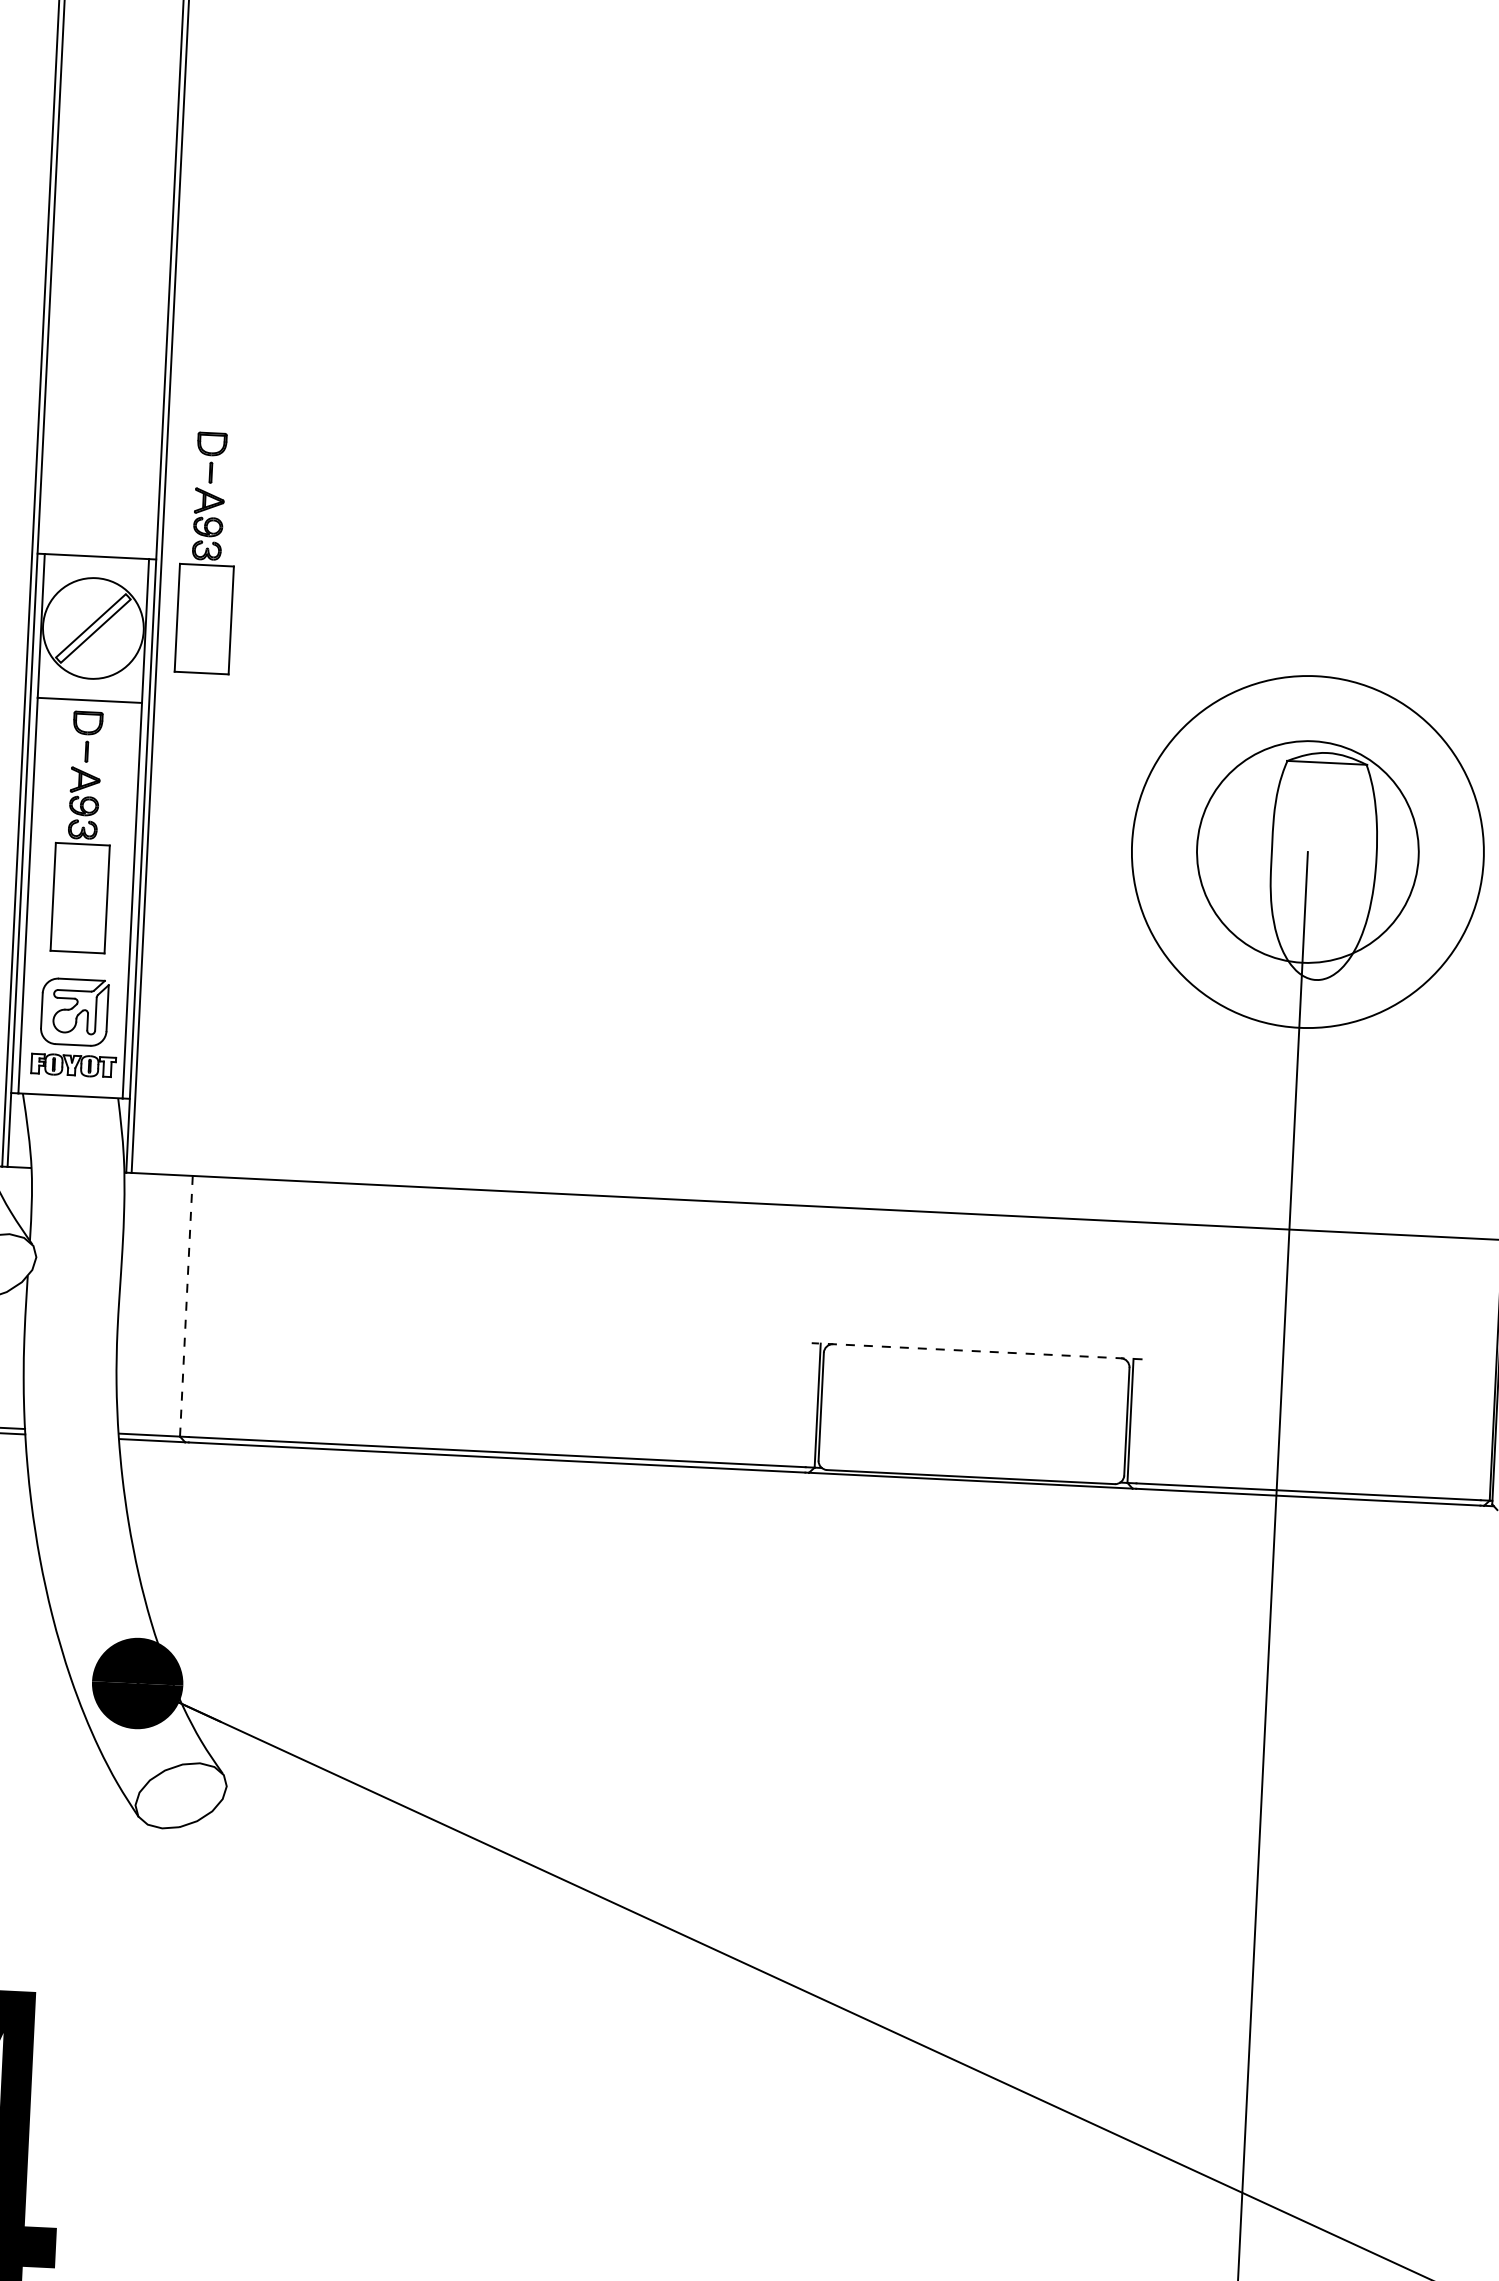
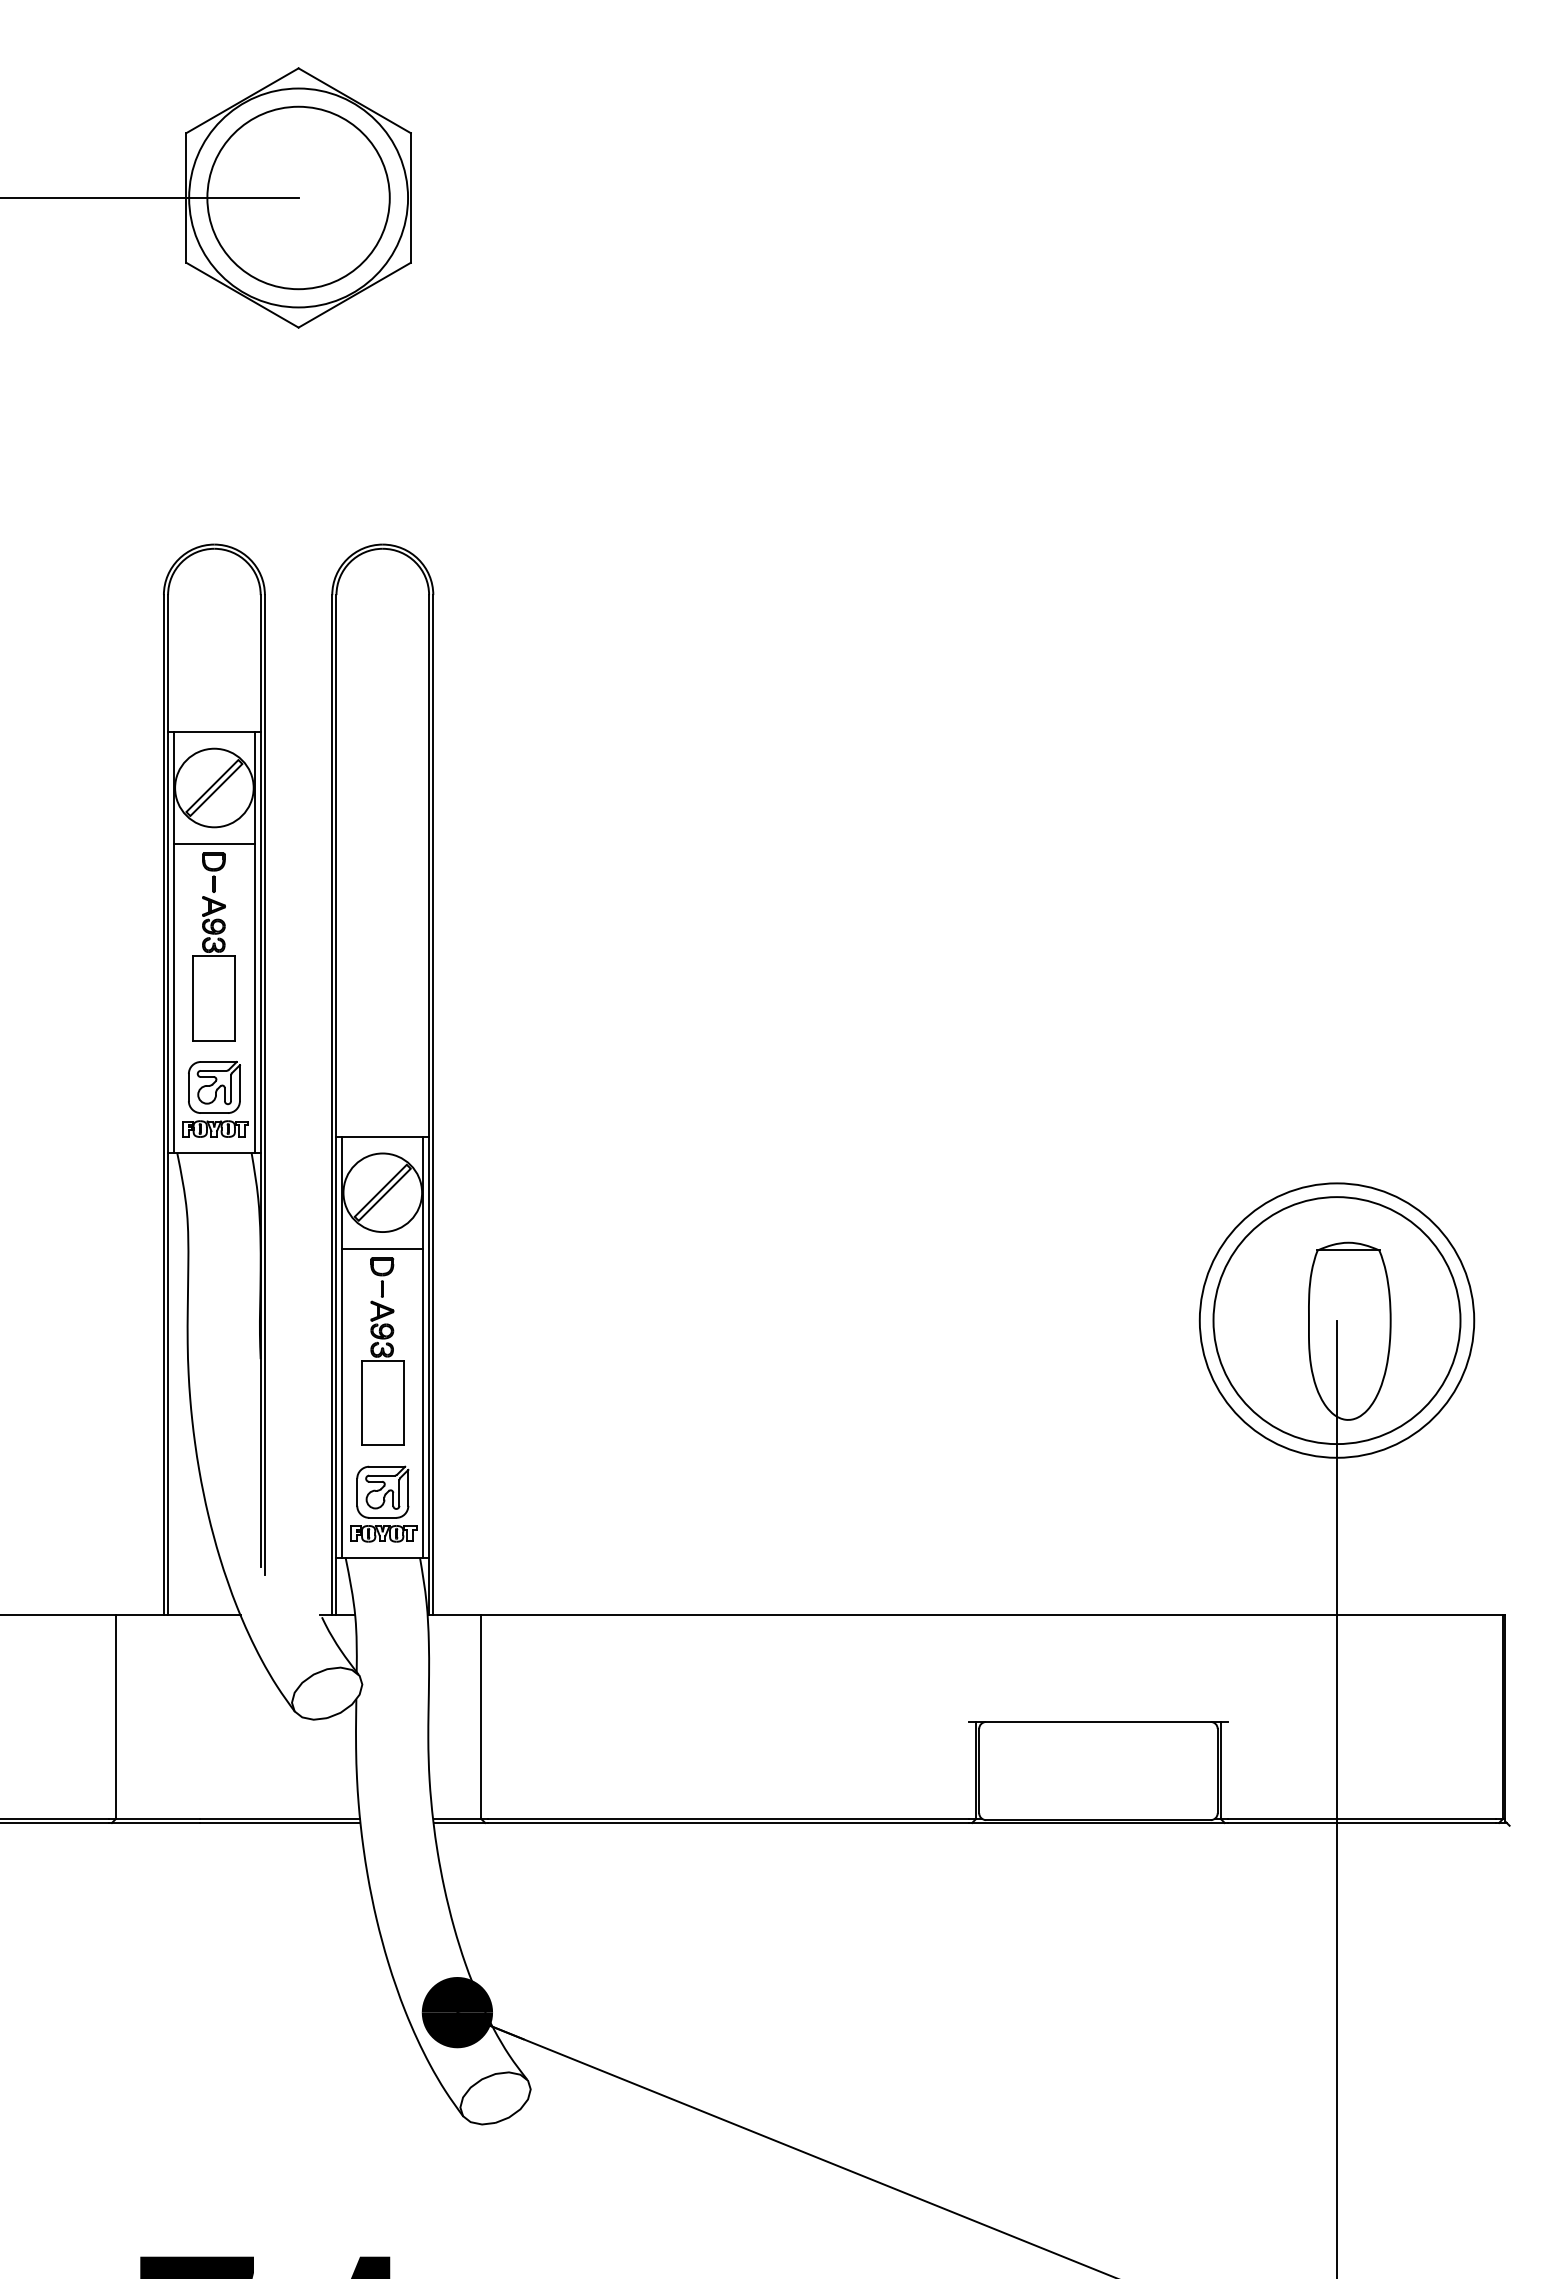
part: (207, 552) -> (468, 1129), removed
circle: (1307, 851) -> (1336, 1320), size x1.43
line: (186, 1306) -> (481, 1717), dashed -> solid
line: (975, 1350) -> (1097, 1721), dashed -> solid

